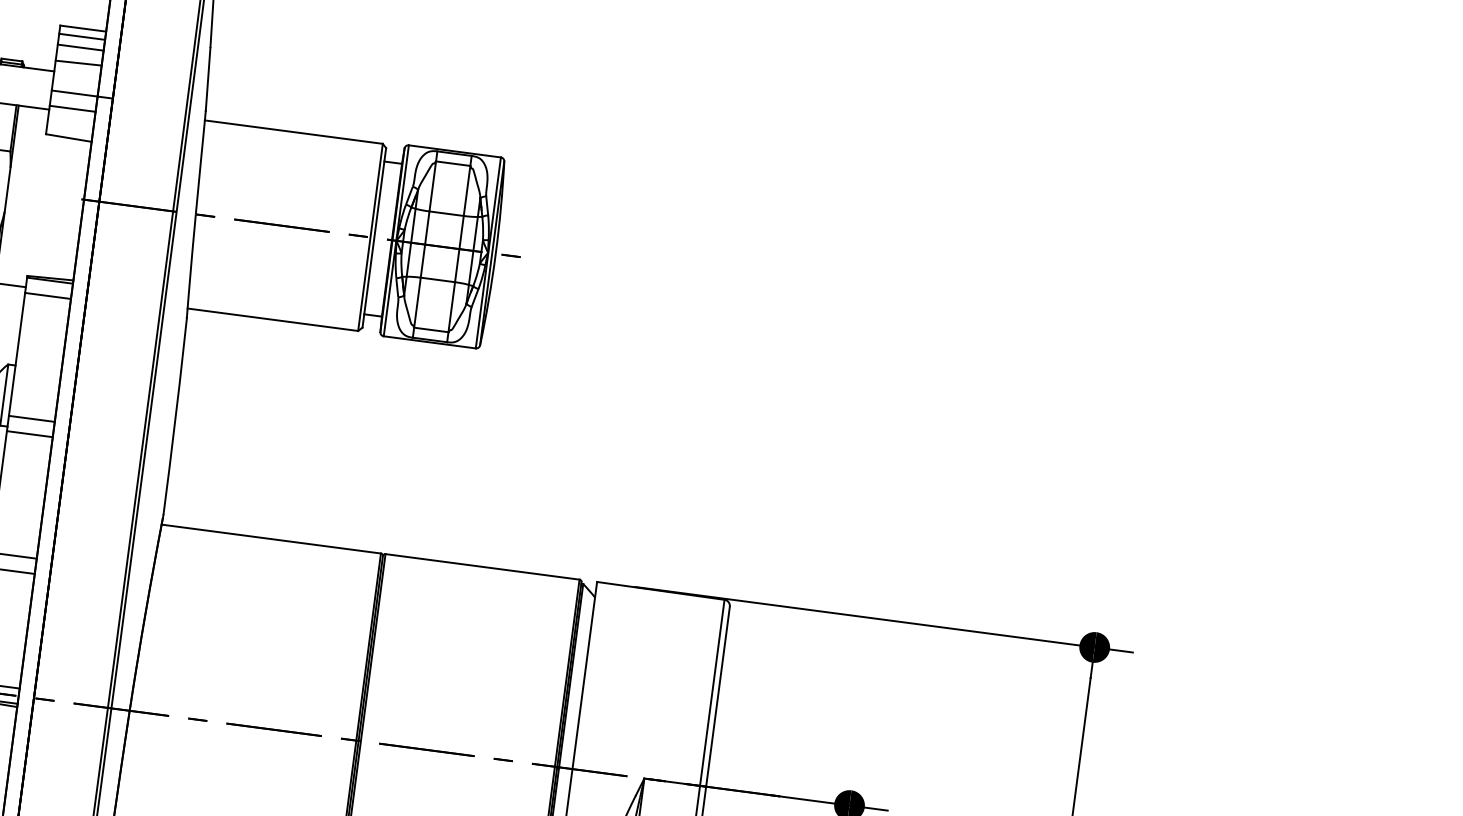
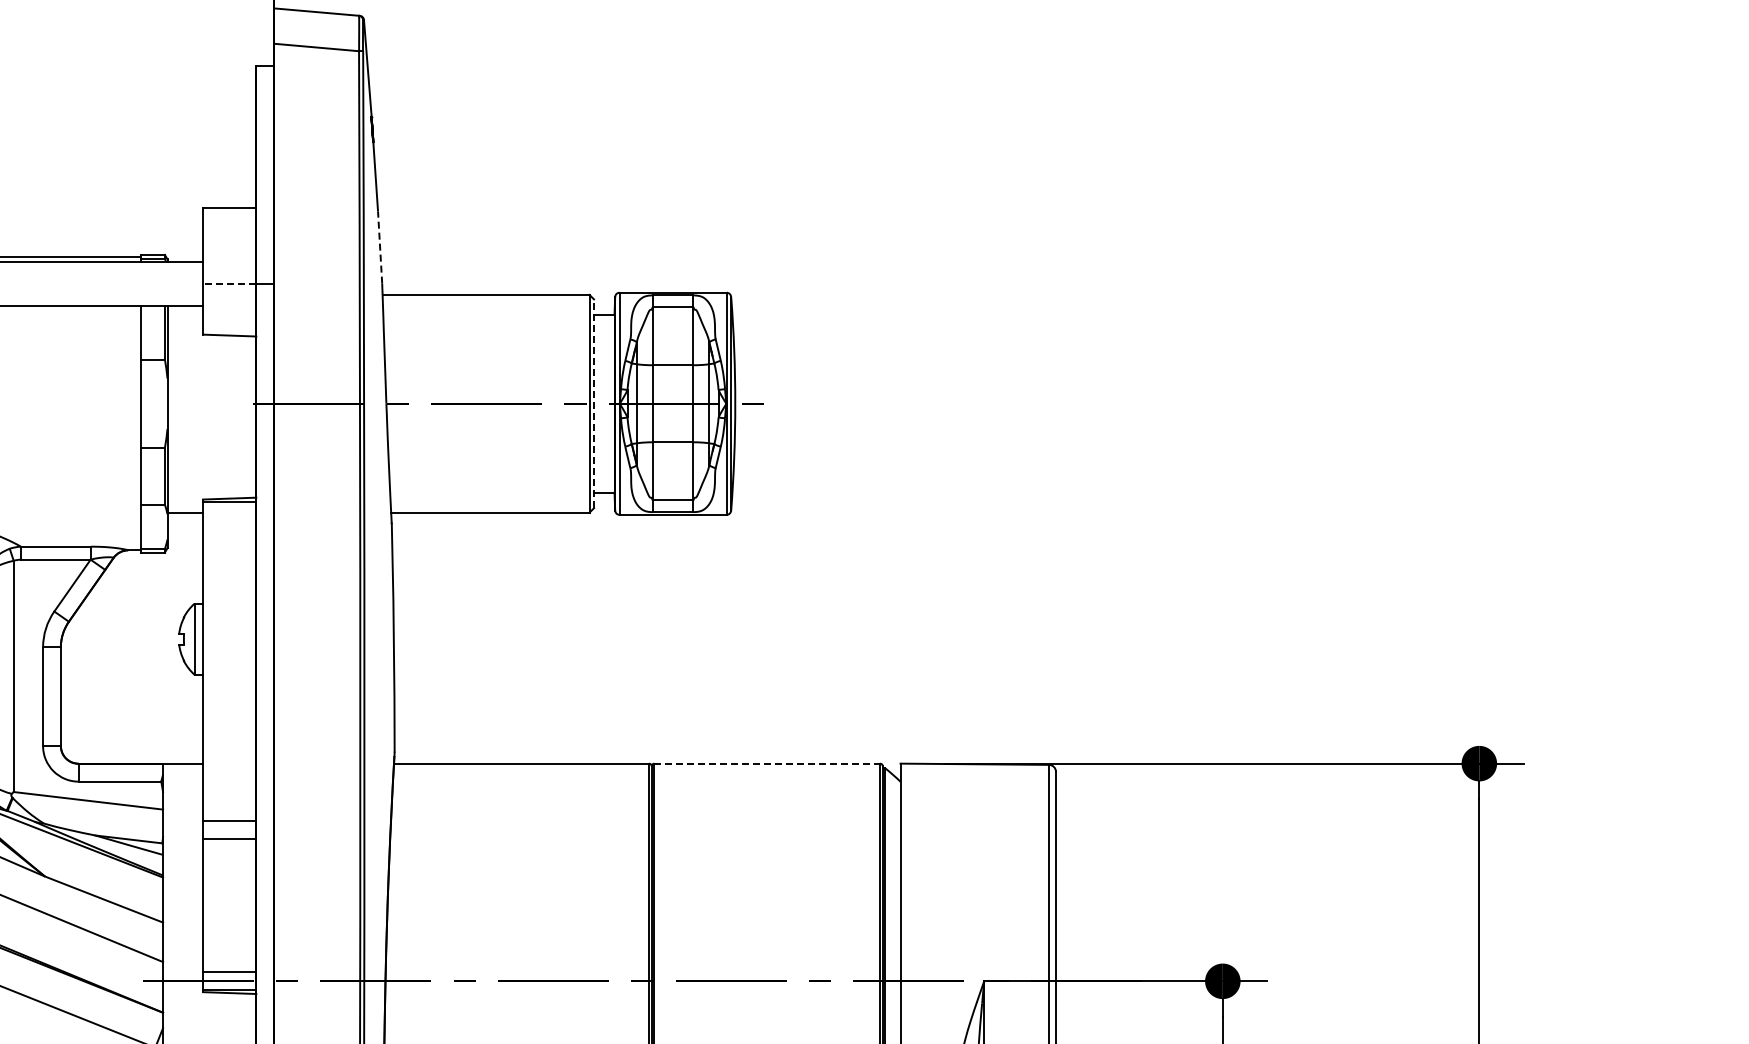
line: (82, 36) -> (229, 217), removed
line: (80, 47) -> (229, 230), removed
line: (78, 63) -> (229, 248), removed
line: (208, 79) -> (380, 247), solid -> dashed
line: (74, 93) -> (229, 283), solid -> dashed
line: (72, 108) -> (229, 301), removed
line: (374, 237) -> (594, 403), solid -> dashed
line: (47, 296) -> (229, 519), removed
line: (31, 419) -> (229, 662), removed
line: (29, 434) -> (229, 680), removed
line: (482, 566) -> (767, 763), solid -> dashed

